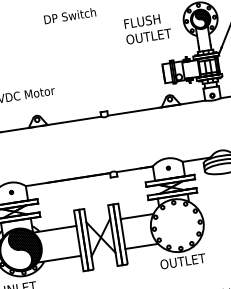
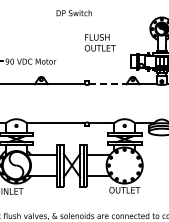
text: (146, 28) -> (99, 42), moved
line: (134, 111) -> (107, 84), solid -> dashed
hatch: (24, 249) -> (19, 165), removed

